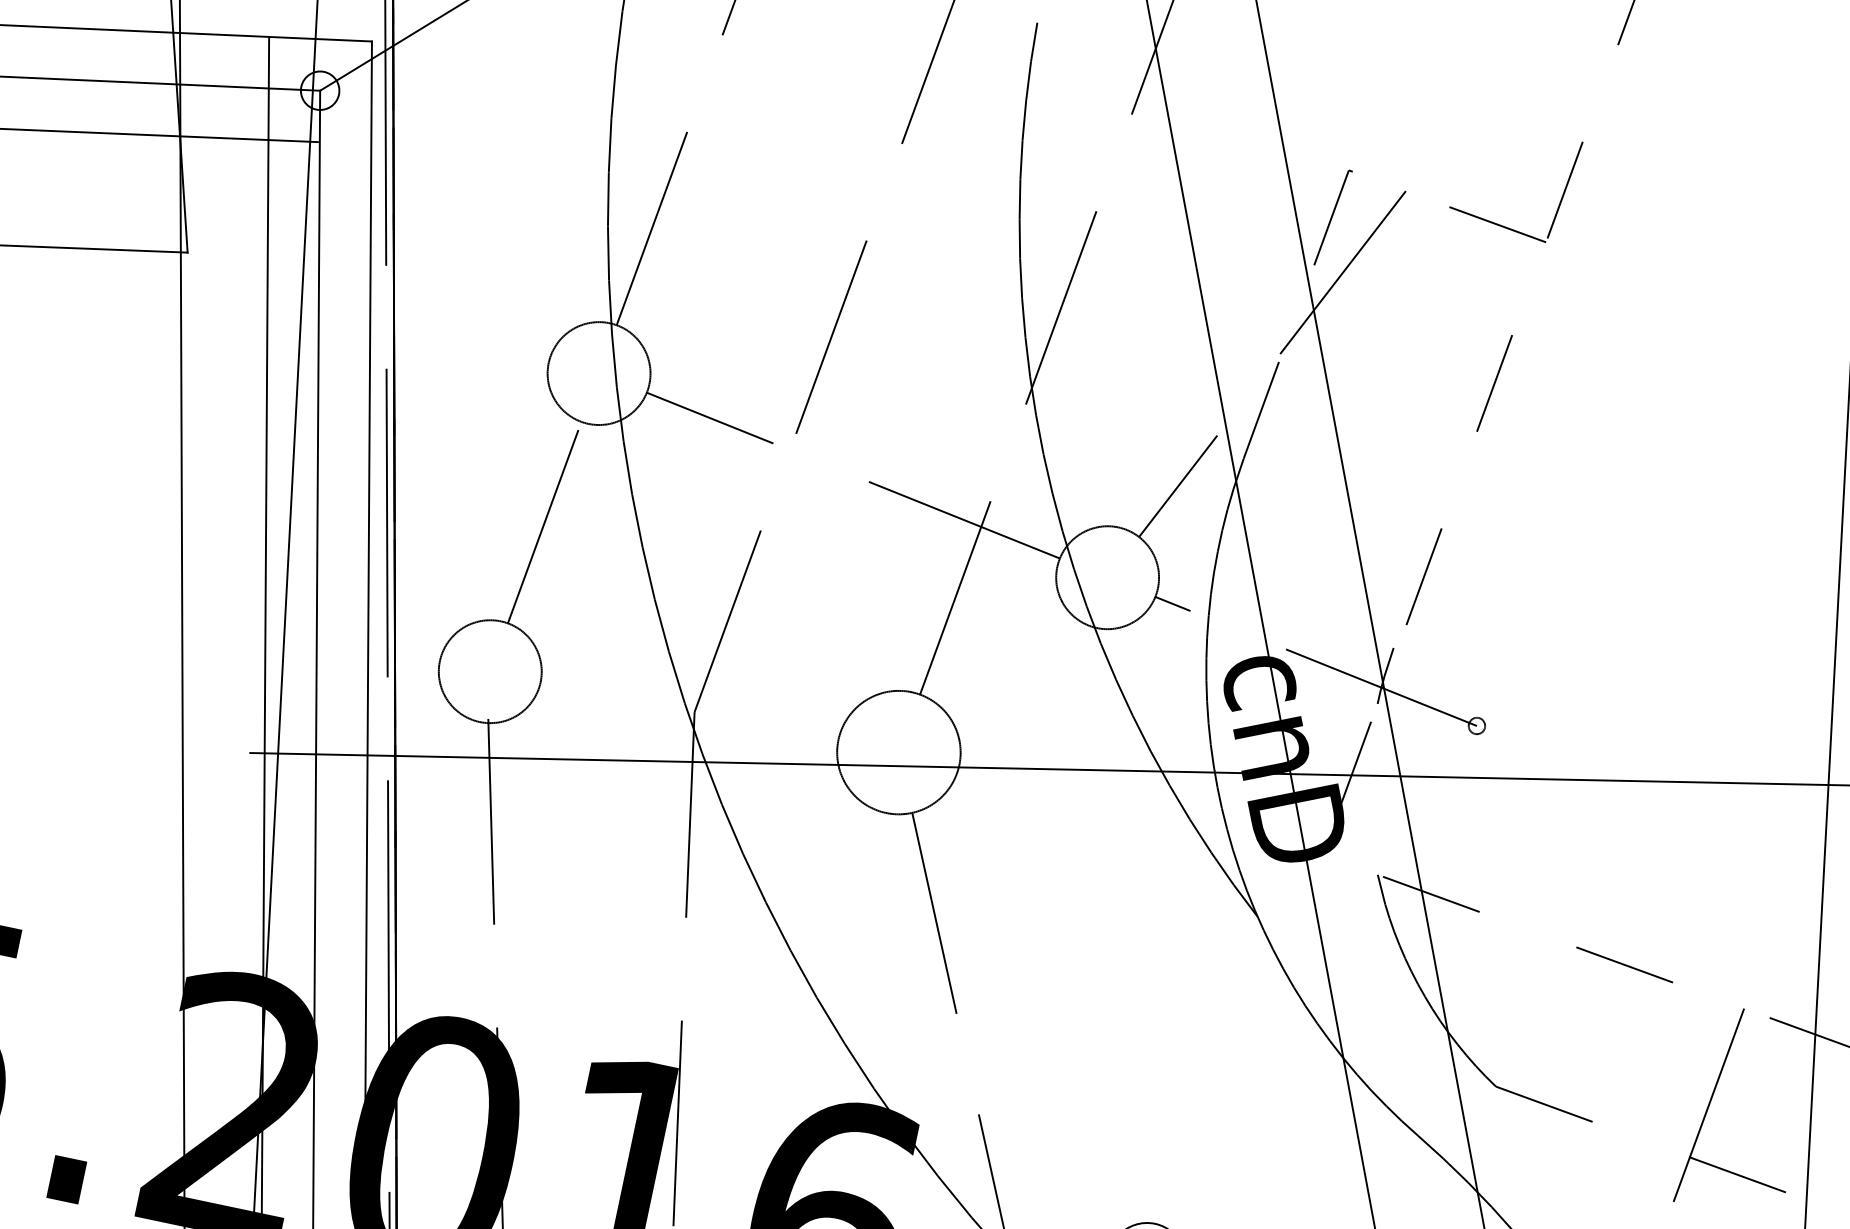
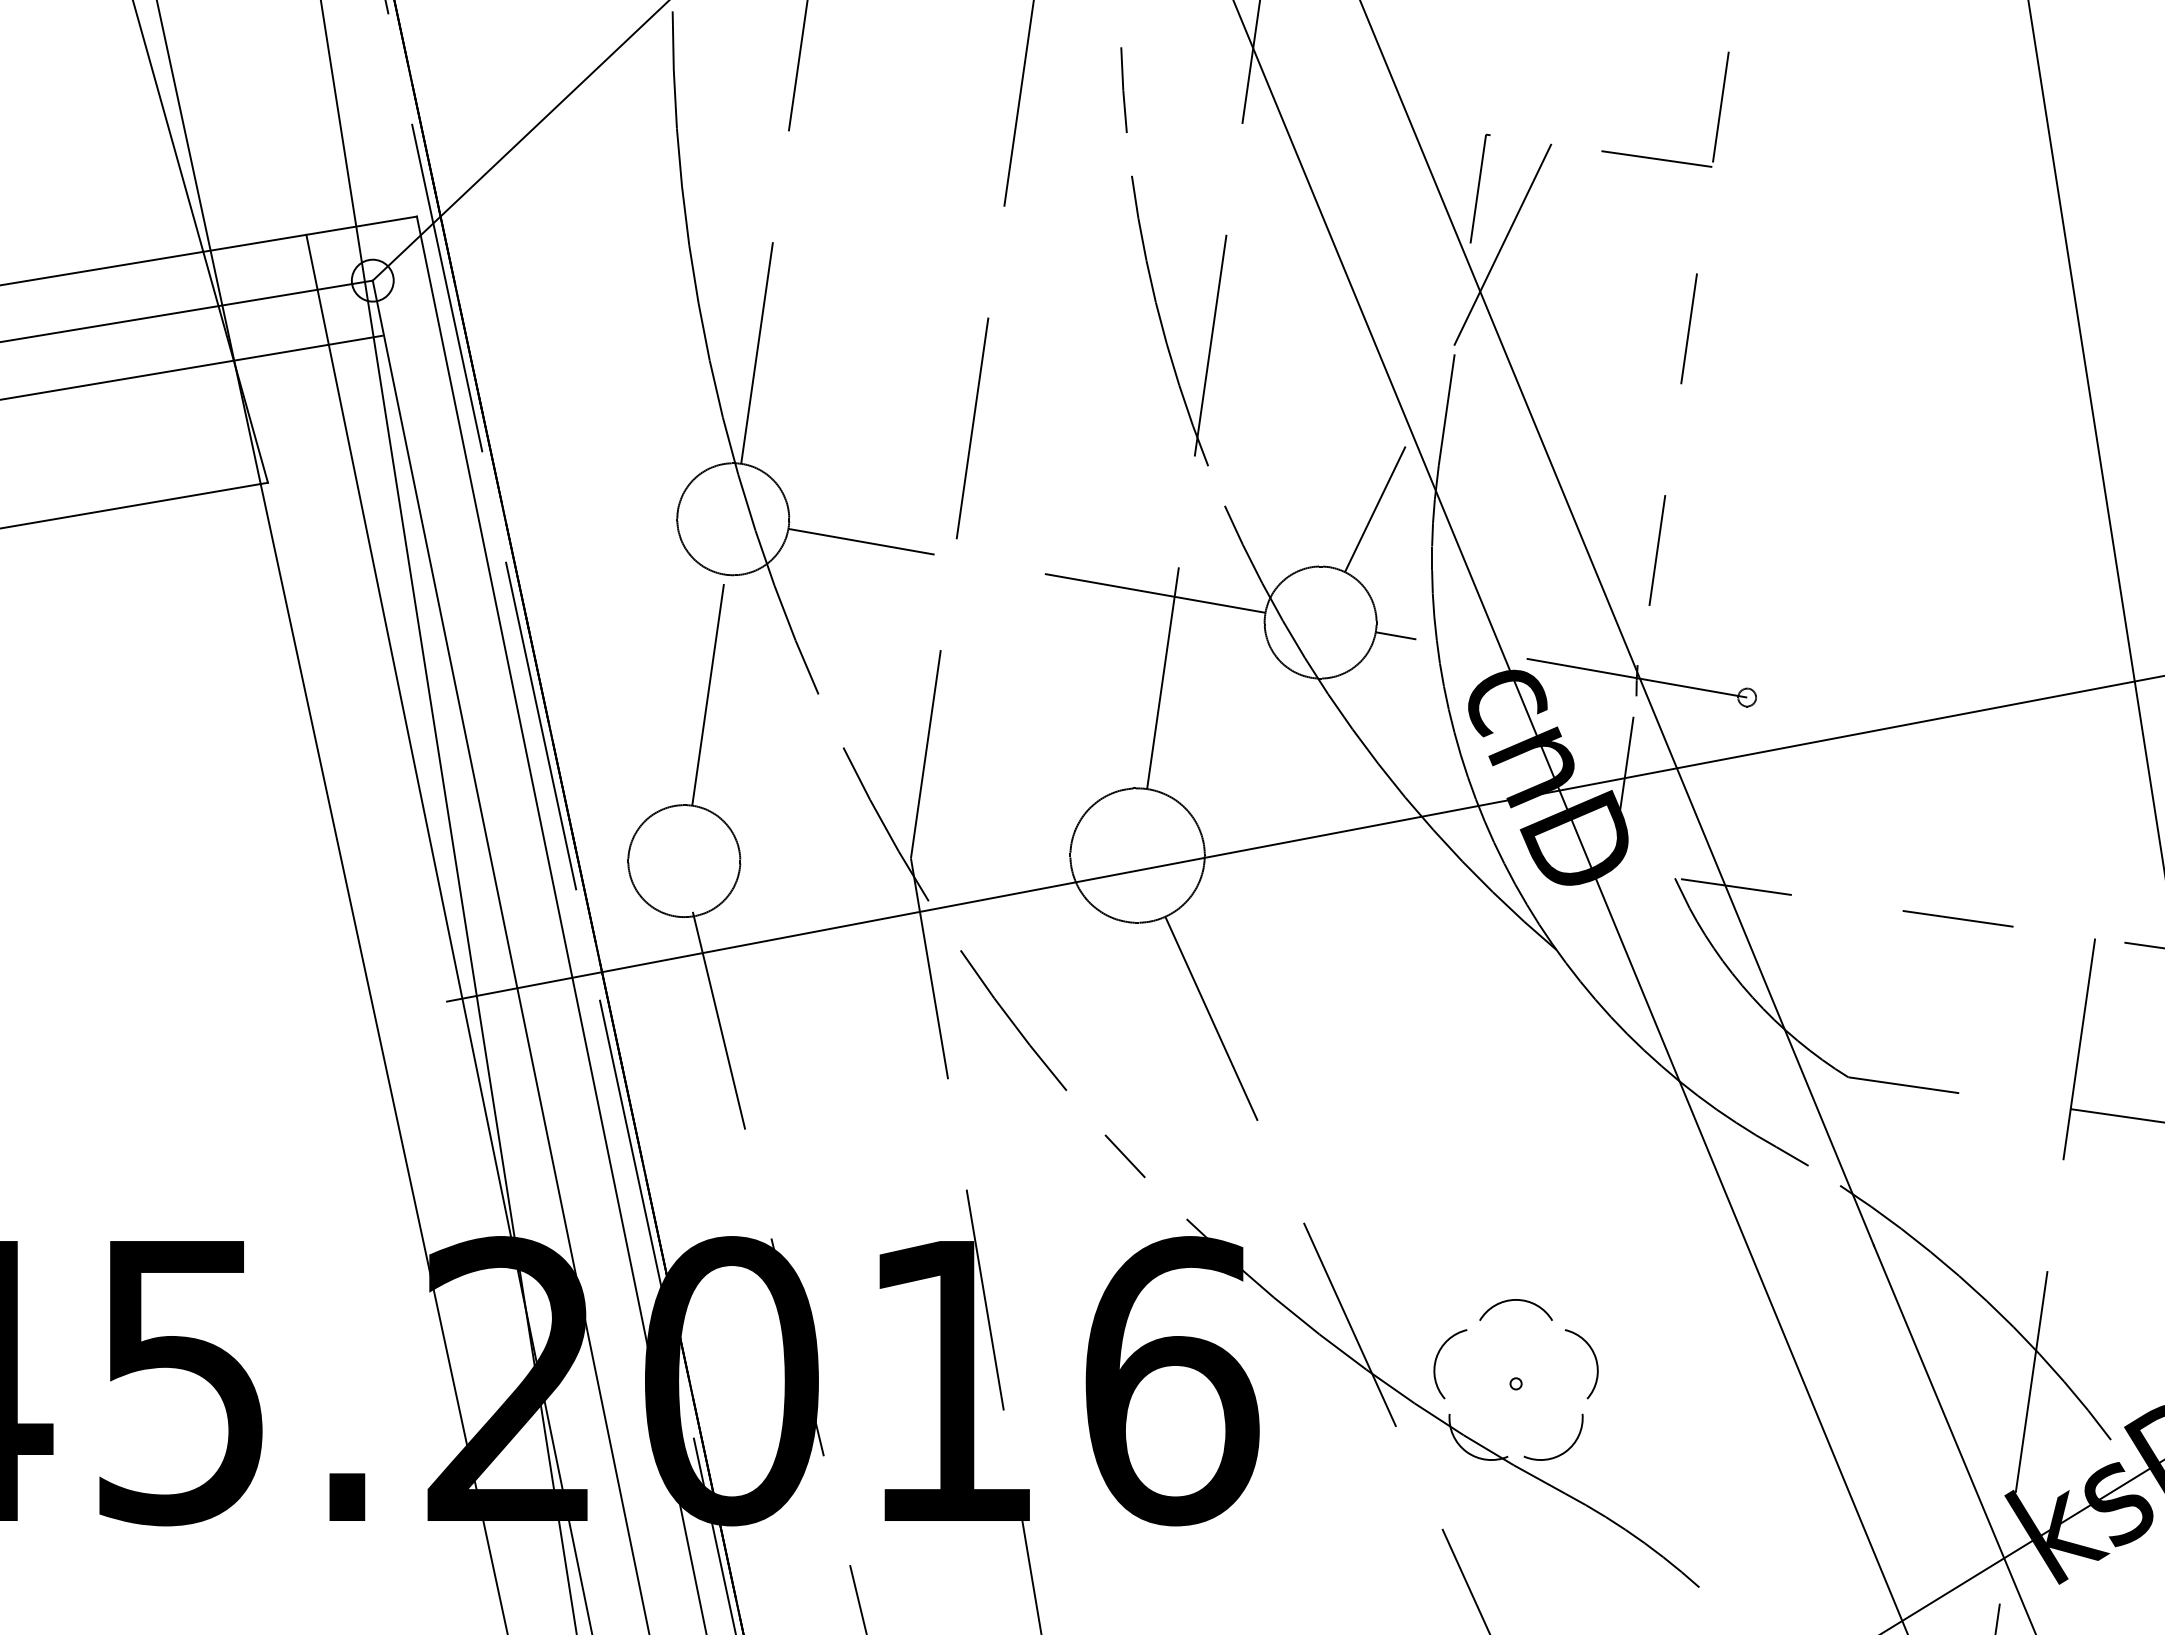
line: (1023, 120) -> (1128, 154), removed
line: (1039, 434) -> (1216, 485), removed
line: (648, 572) -> (830, 720), removed
line: (1388, 662) -> (1638, 649), removed
line: (712, 778) -> (944, 925), removed
line: (803, 973) -> (1085, 1112), removed
line: (859, 1066) -> (1165, 1198), removed
line: (1455, 1170) -> (1824, 1175), removed

